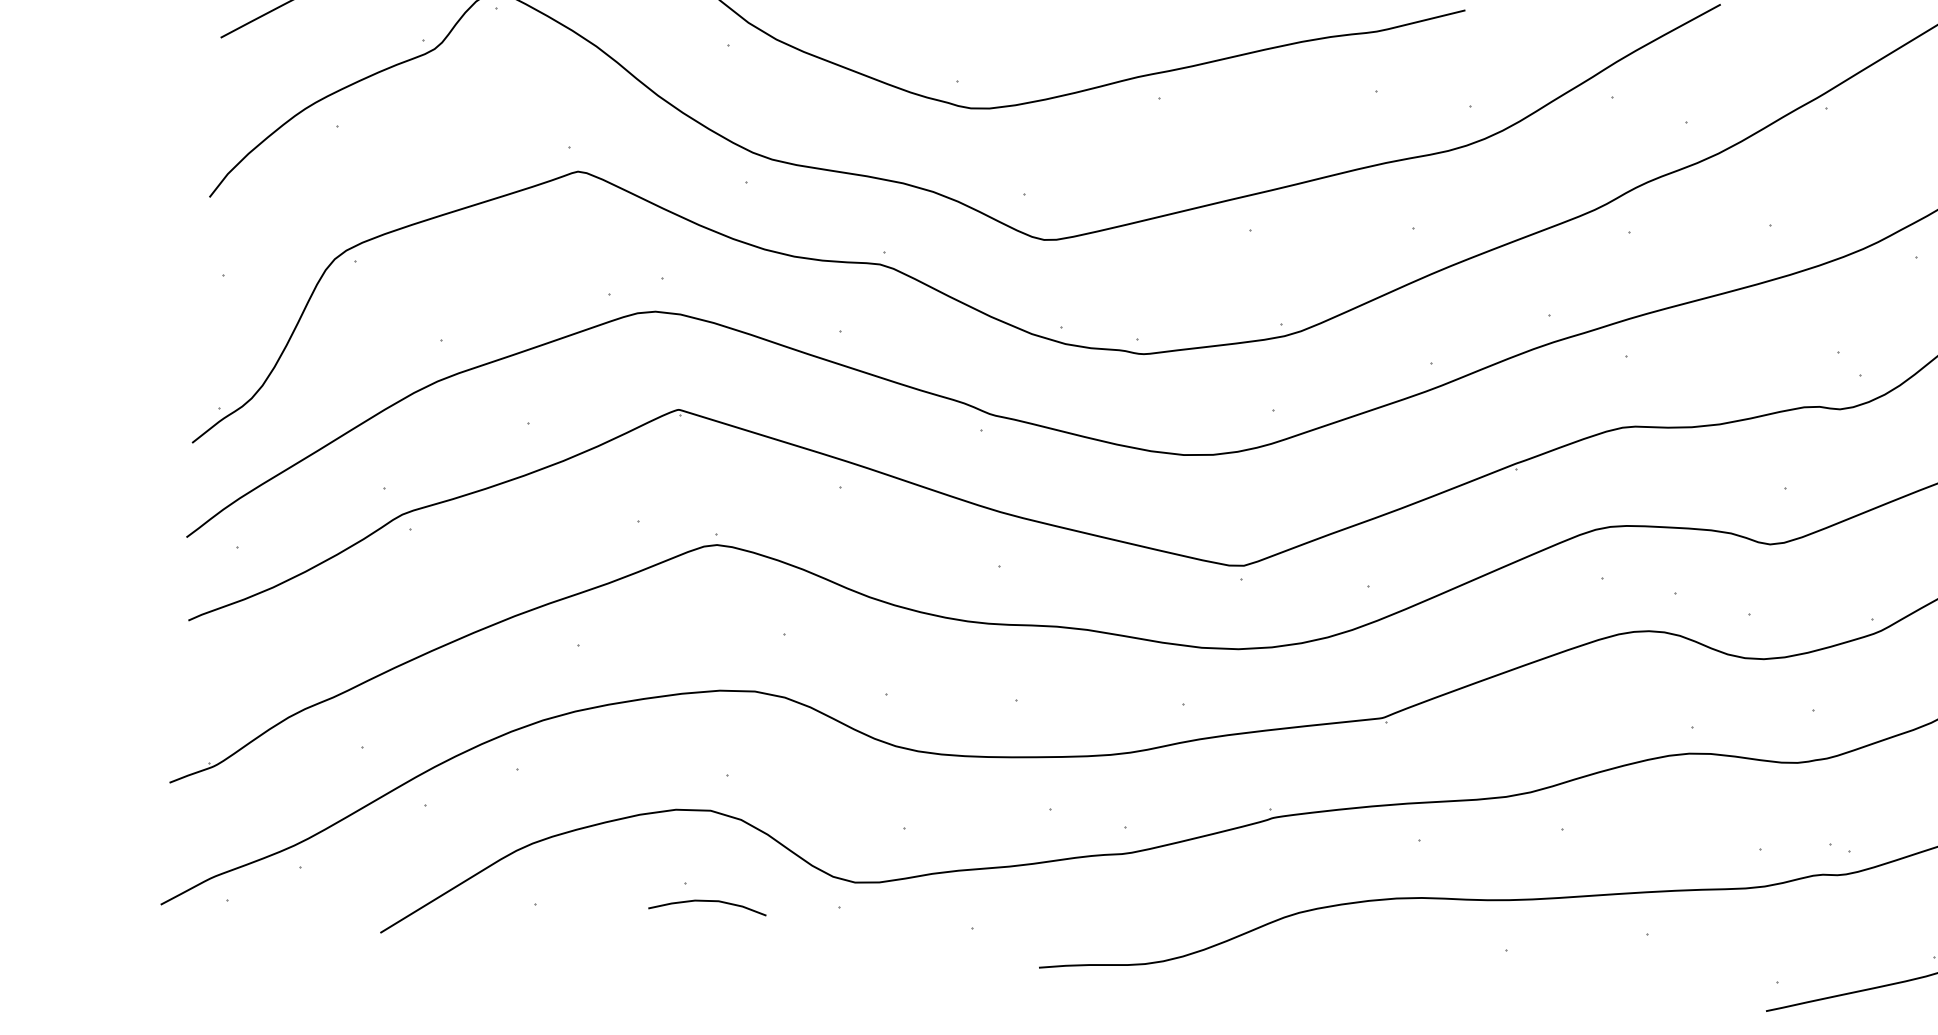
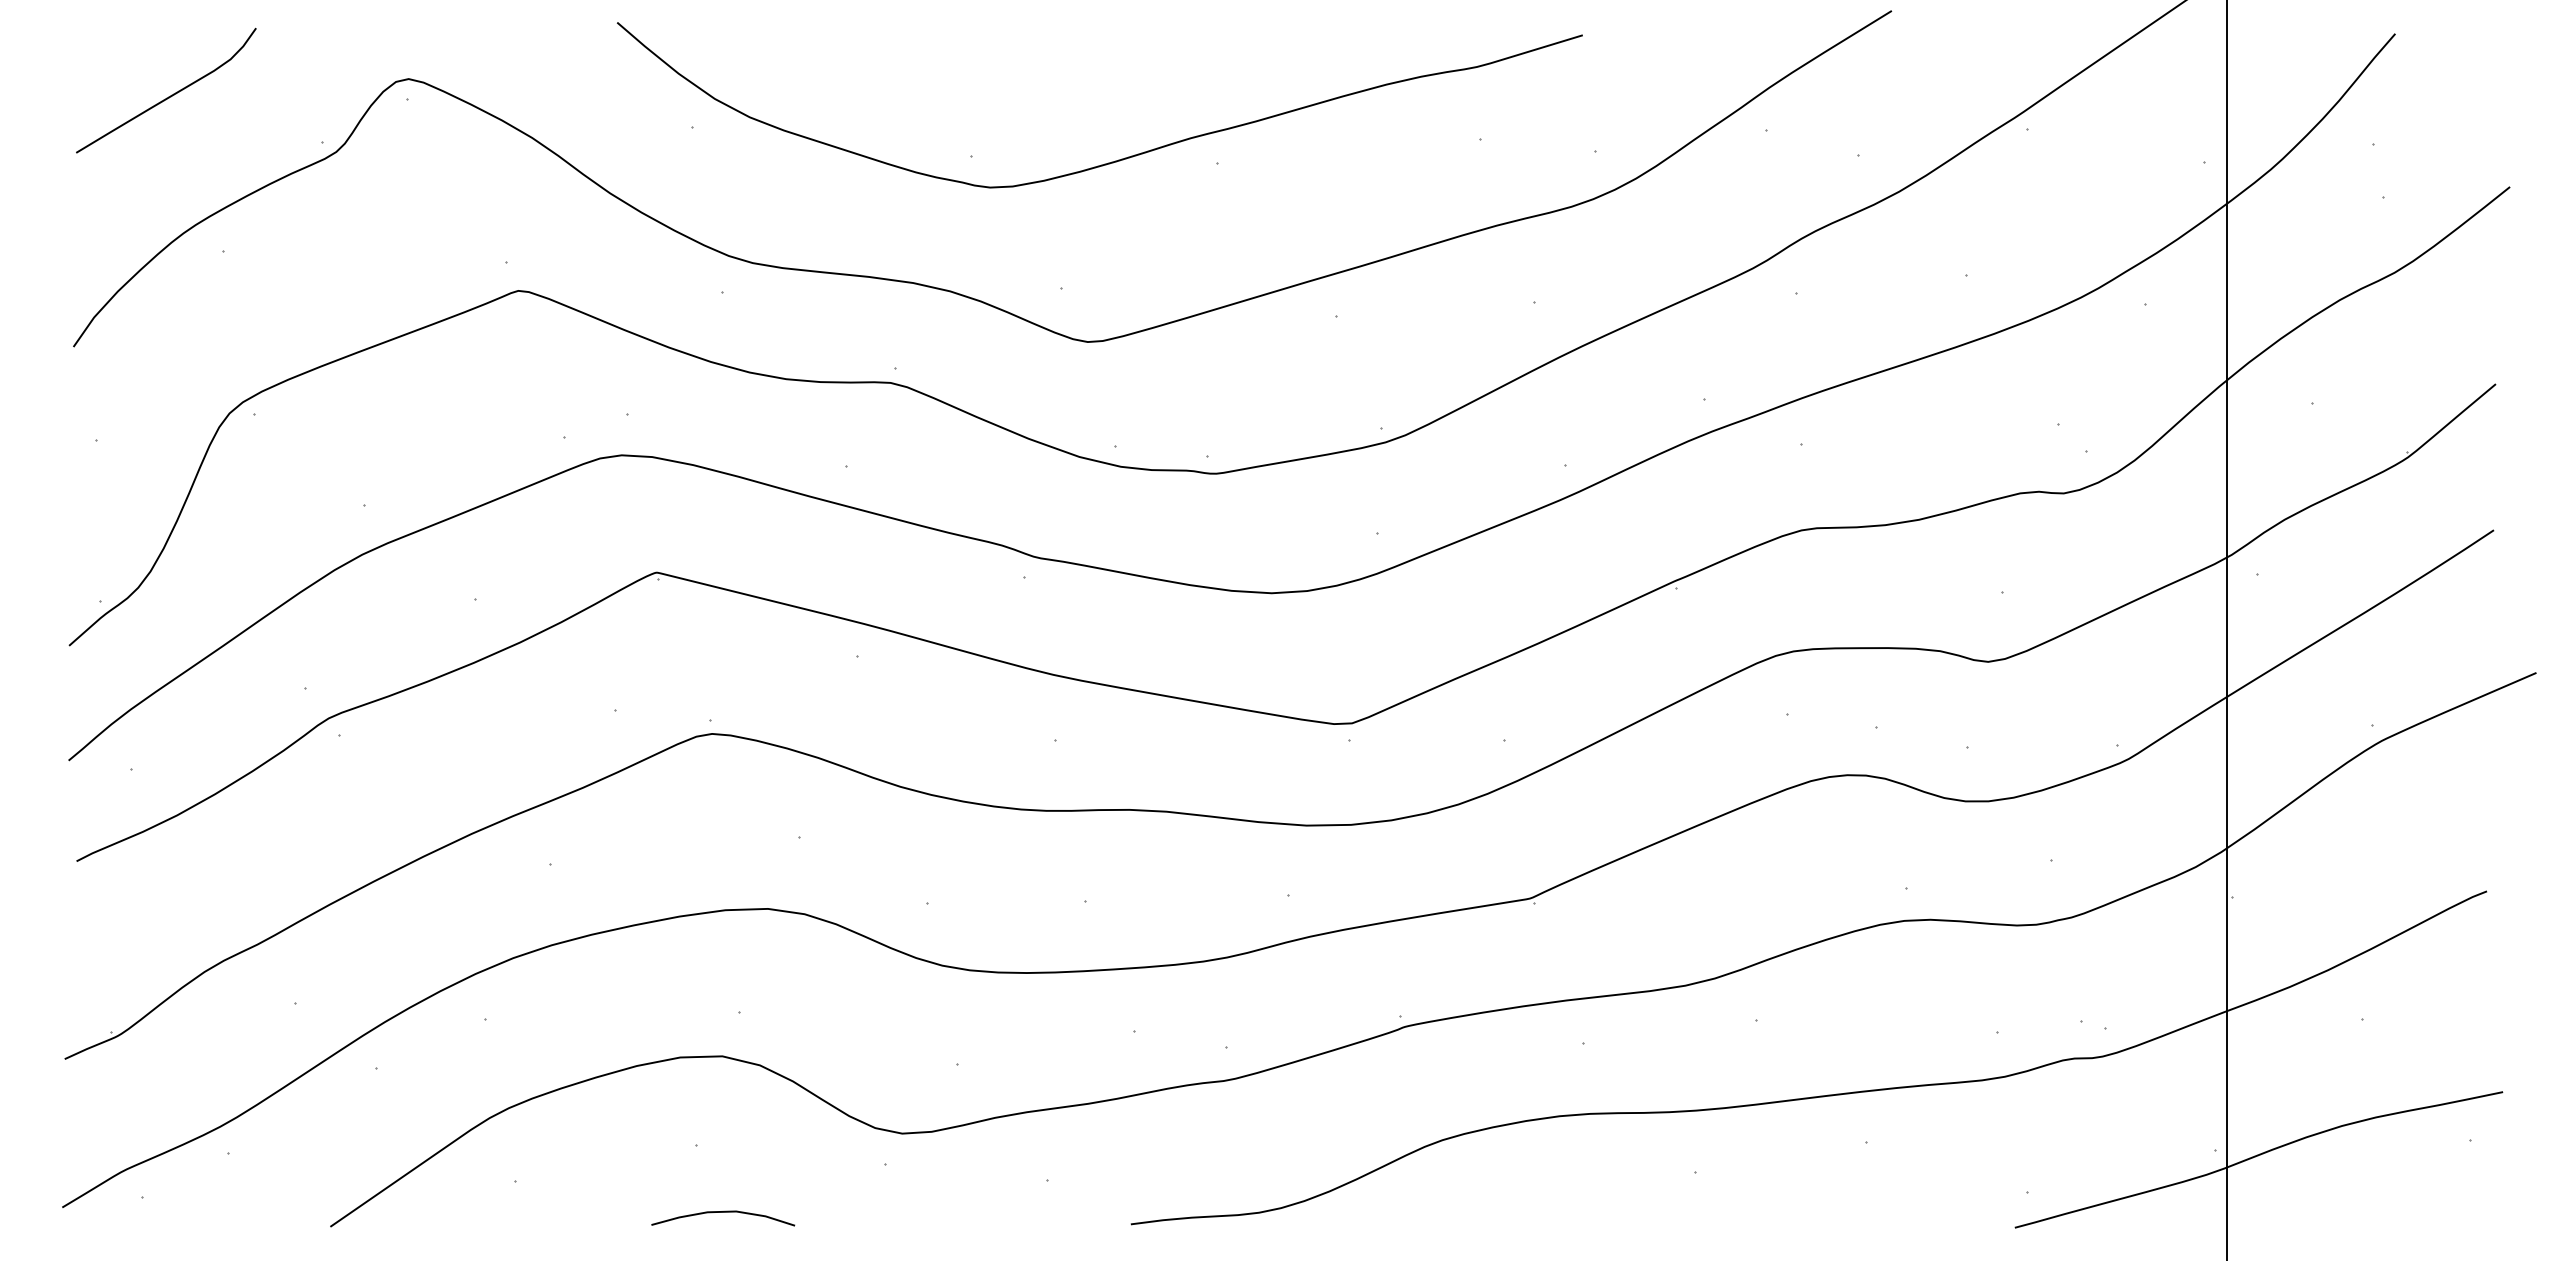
curve: (708, 901) -> (723, 1212), moved

